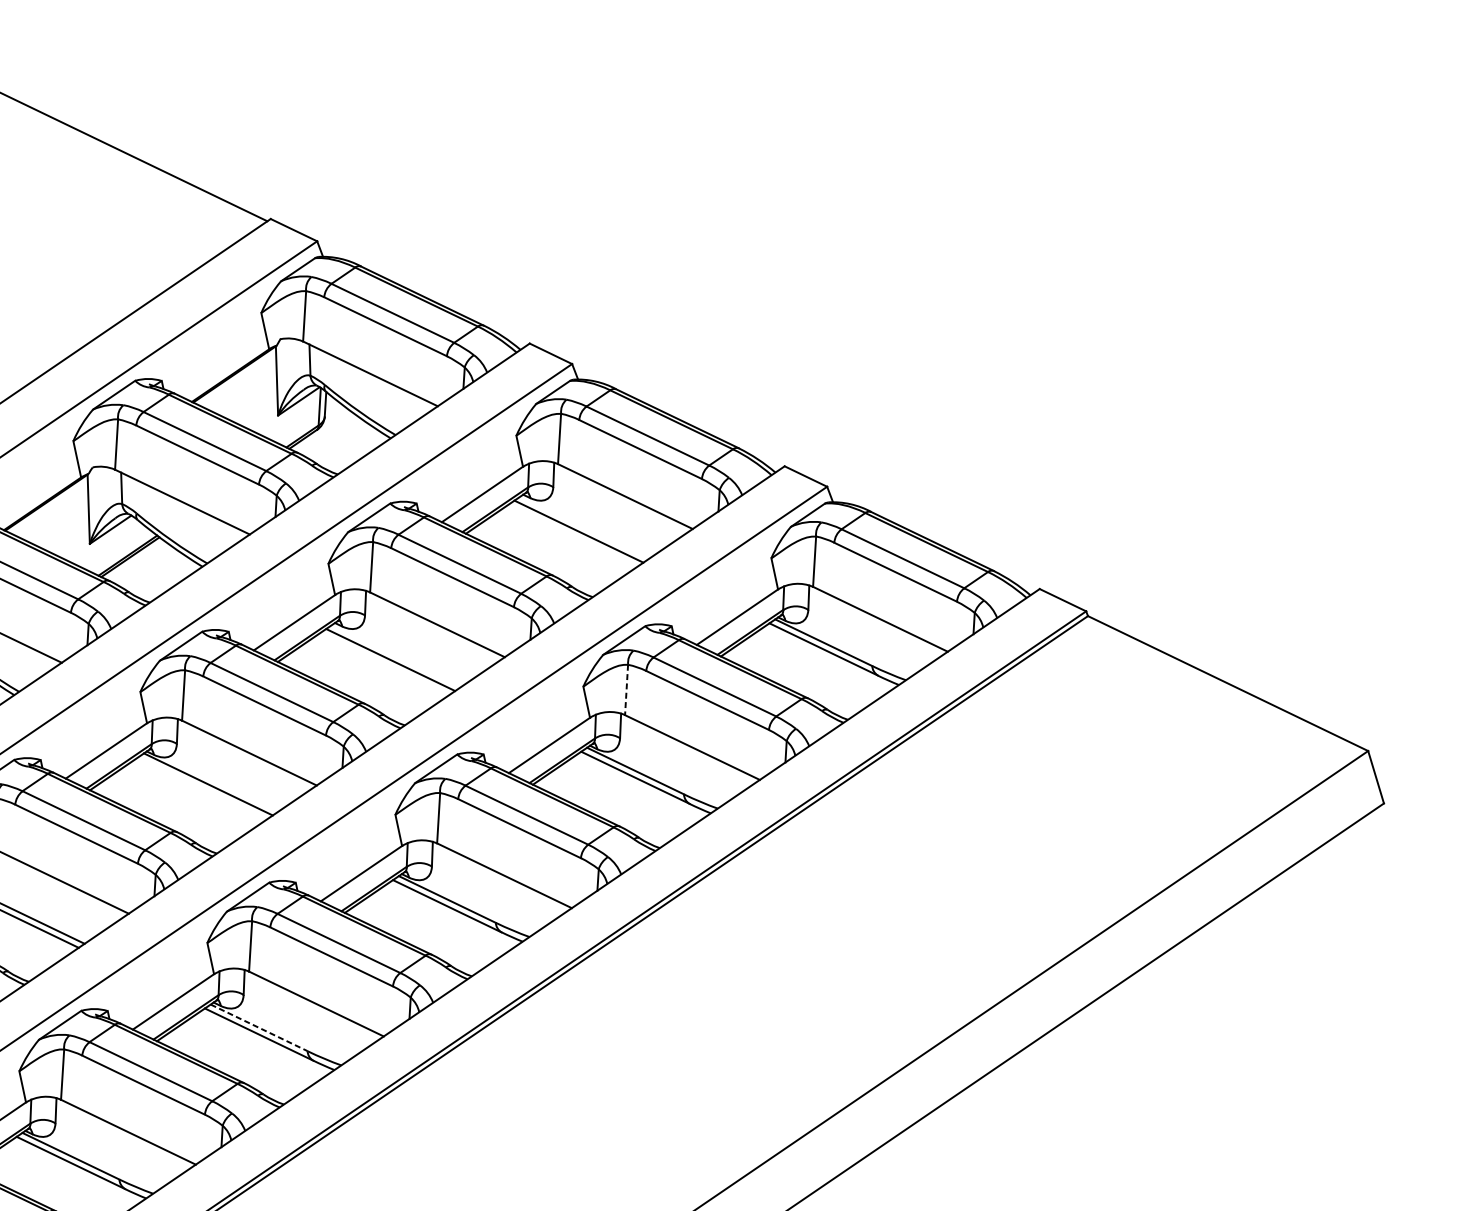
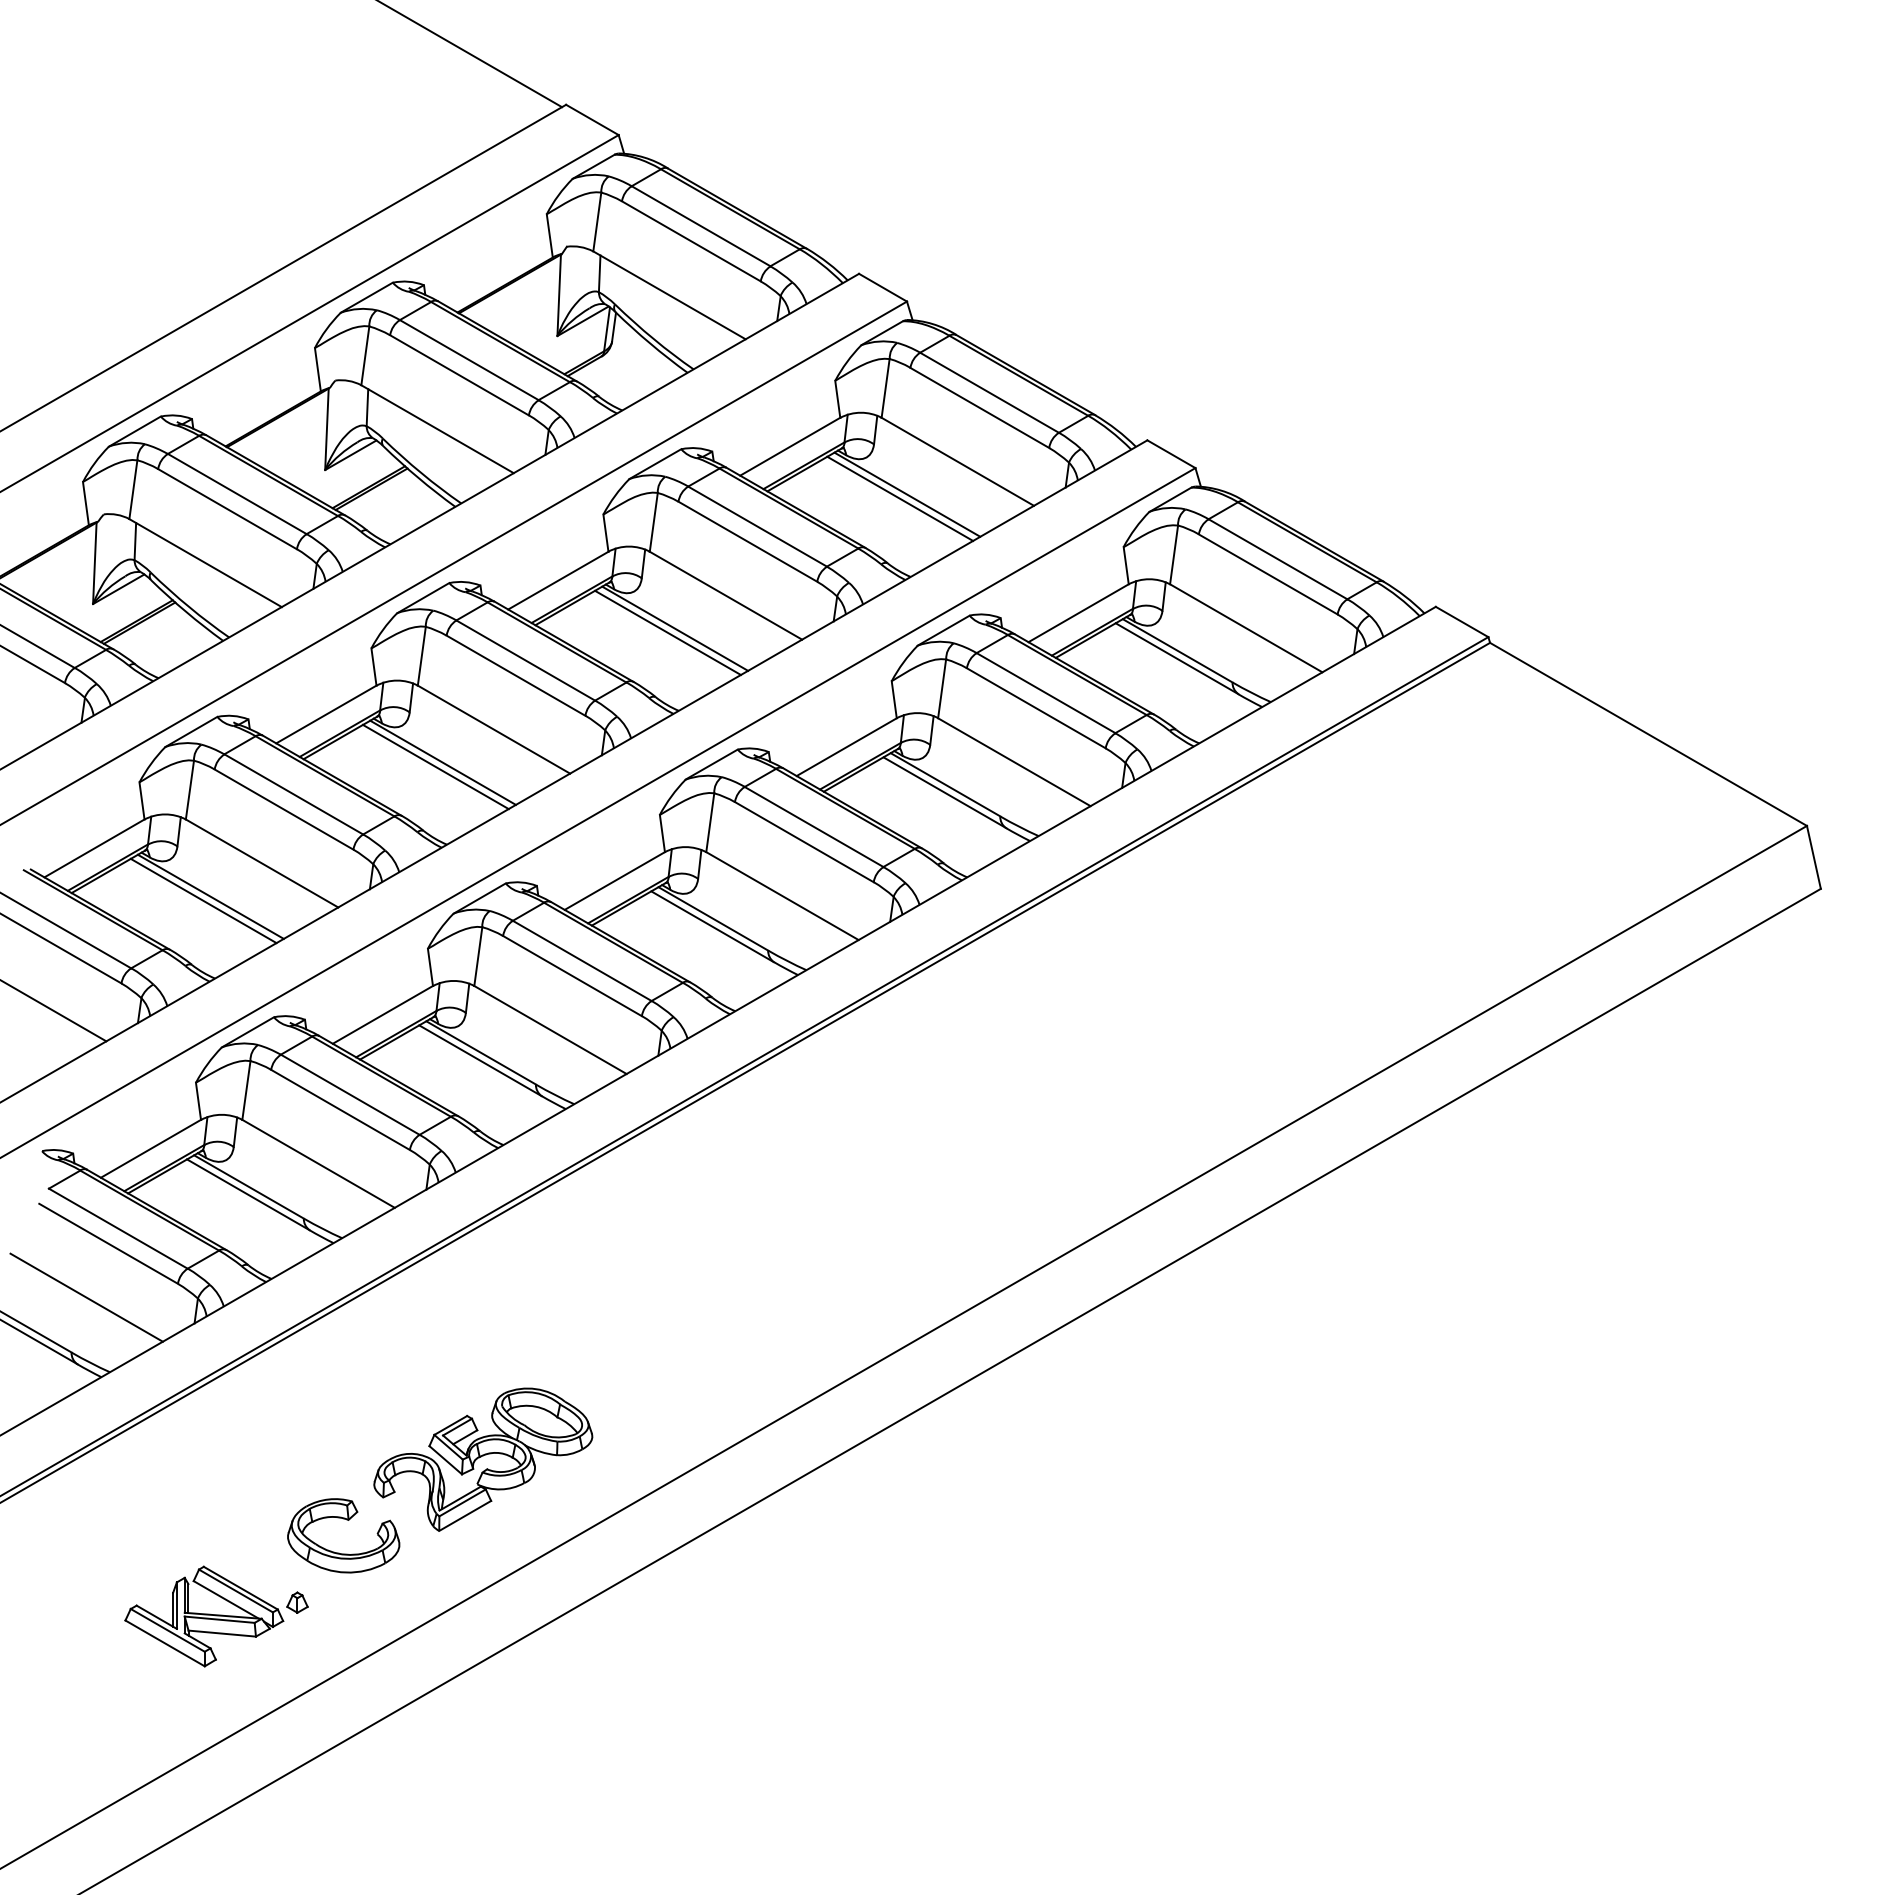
line: (584, 527) -> (907, 494), added
line: (396, 655) -> (675, 628), added
line: (626, 689) -> (942, 688), dashed -> solid
line: (202, 788) -> (435, 766), added
line: (259, 1028) -> (481, 1053), dashed -> solid

